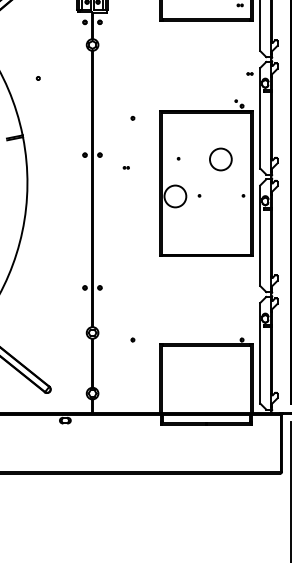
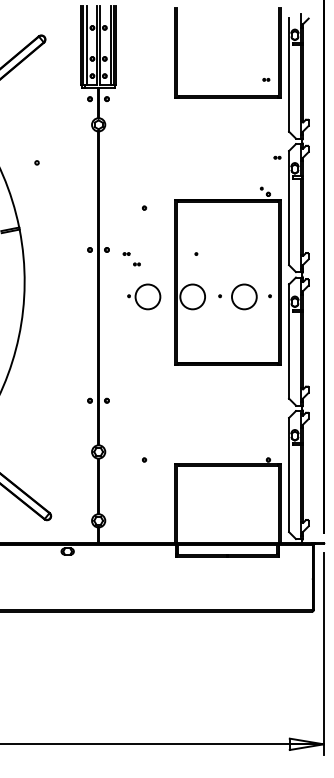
part: (117, 158) -> (126, 253), added
circle: (220, 159) -> (244, 296), moved
part: (132, 196) -> (144, 296), added

